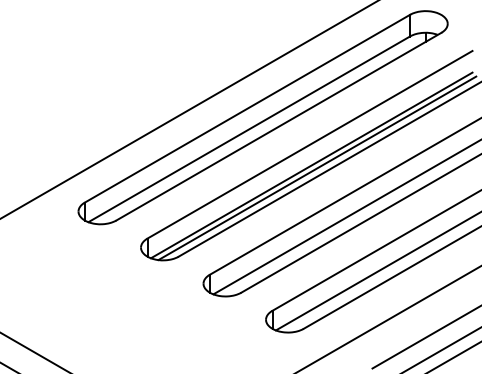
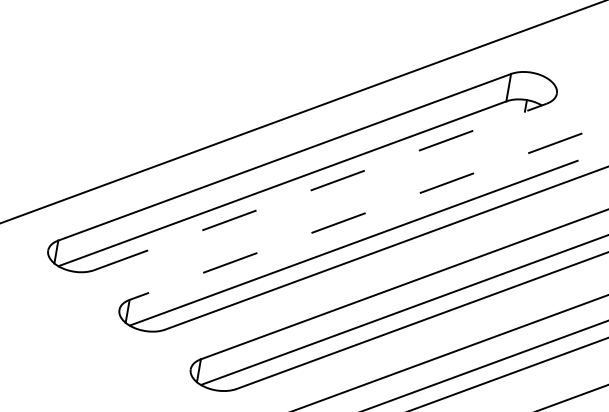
line: (278, 126) -> (320, 186), solid -> dashed
line: (310, 144) -> (356, 216), solid -> dashed
line: (317, 168) -> (360, 248), removed

